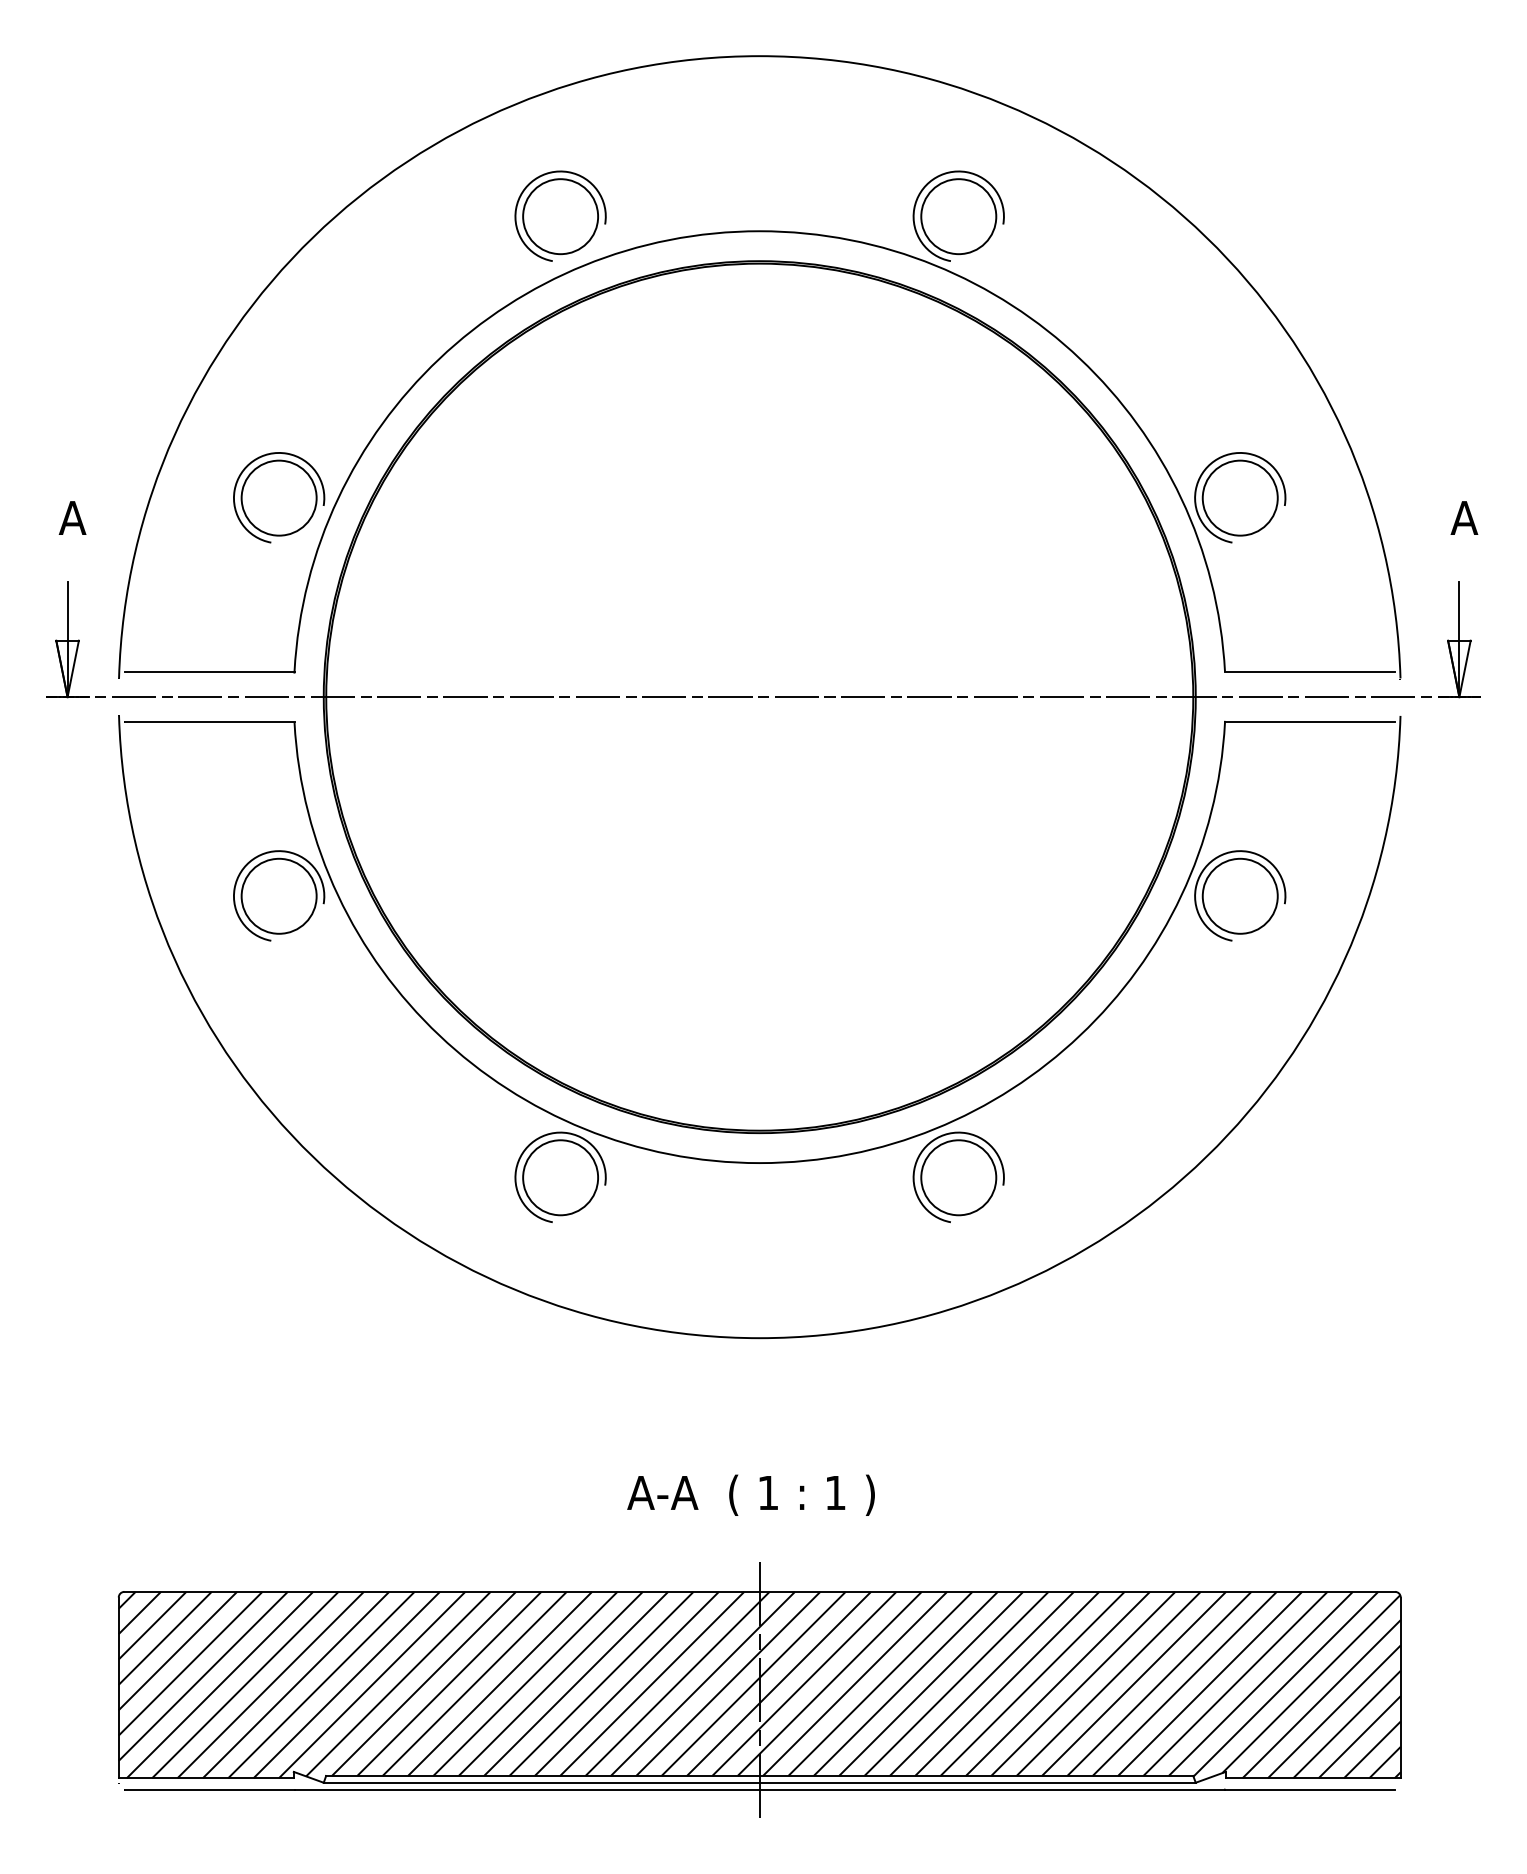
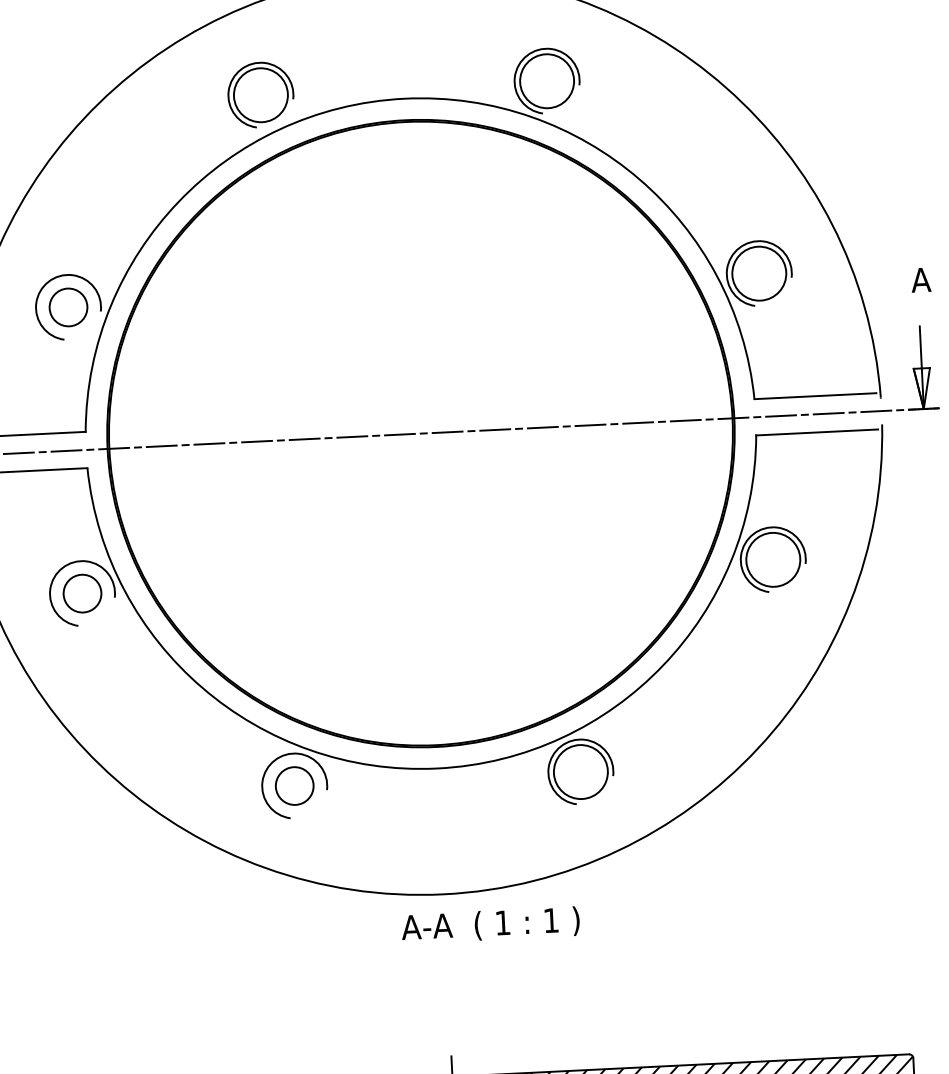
circle: (278, 497) -> (68, 307), size x0.7
circle: (278, 895) -> (82, 593), size x0.7
circle: (560, 1177) -> (294, 785), size x0.7
text: (750, 1494) -> (490, 924), moved

